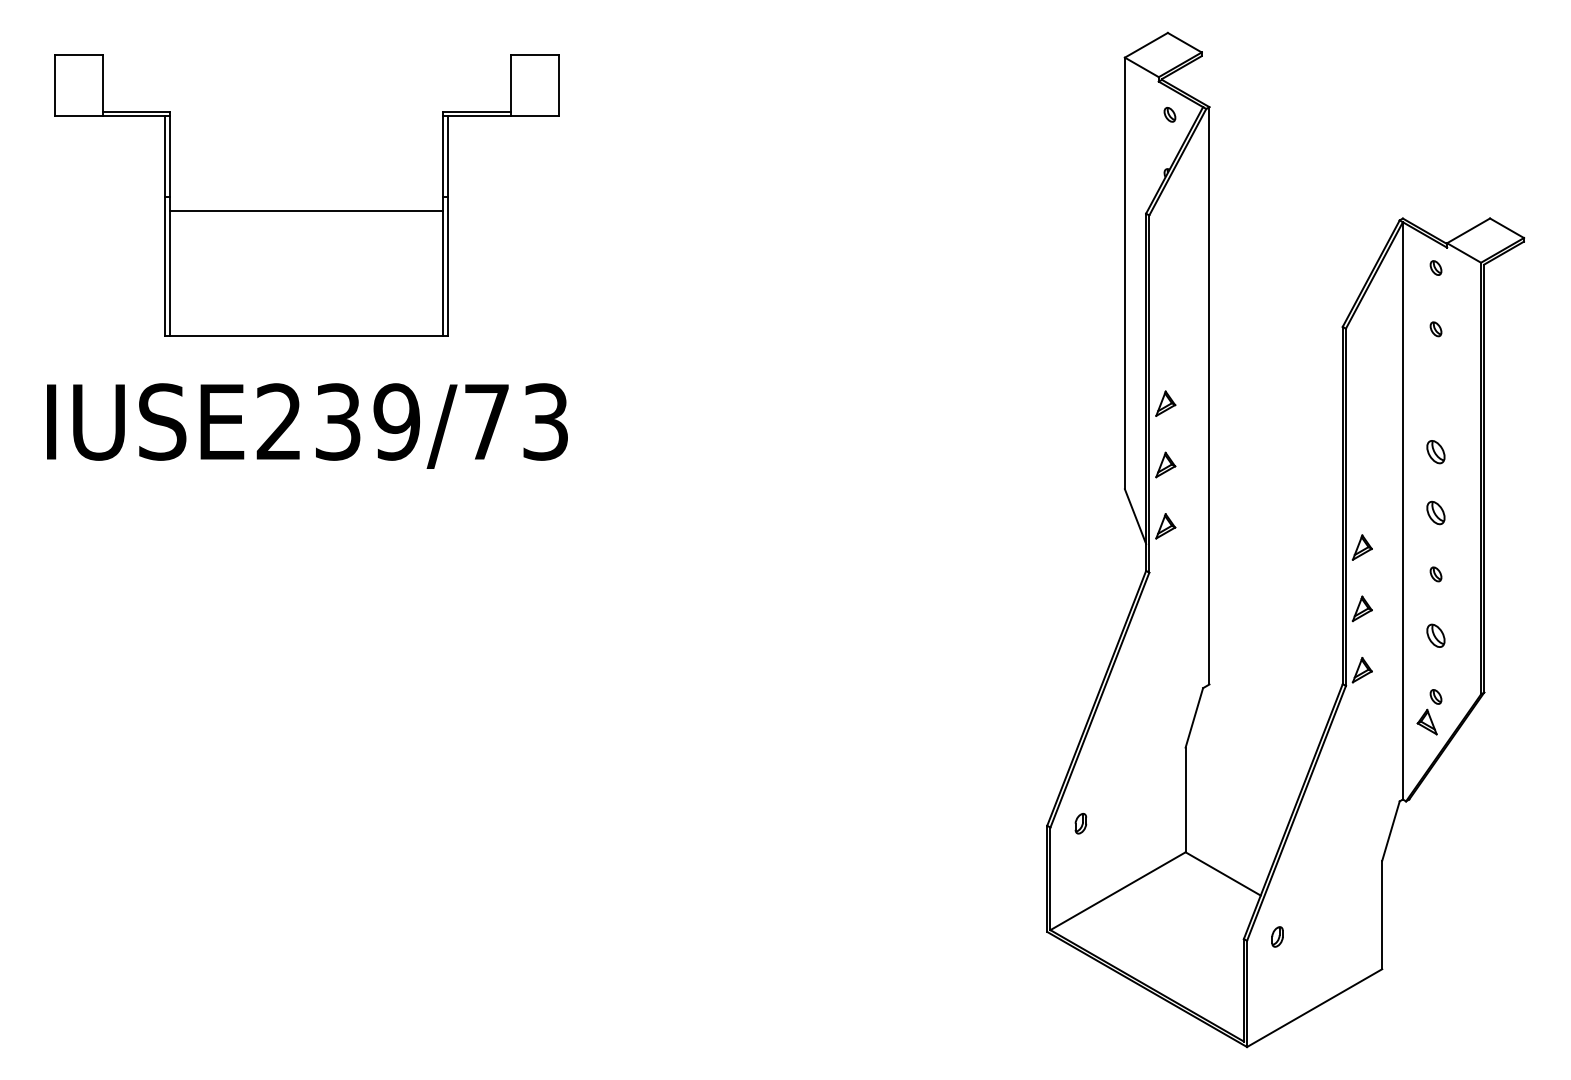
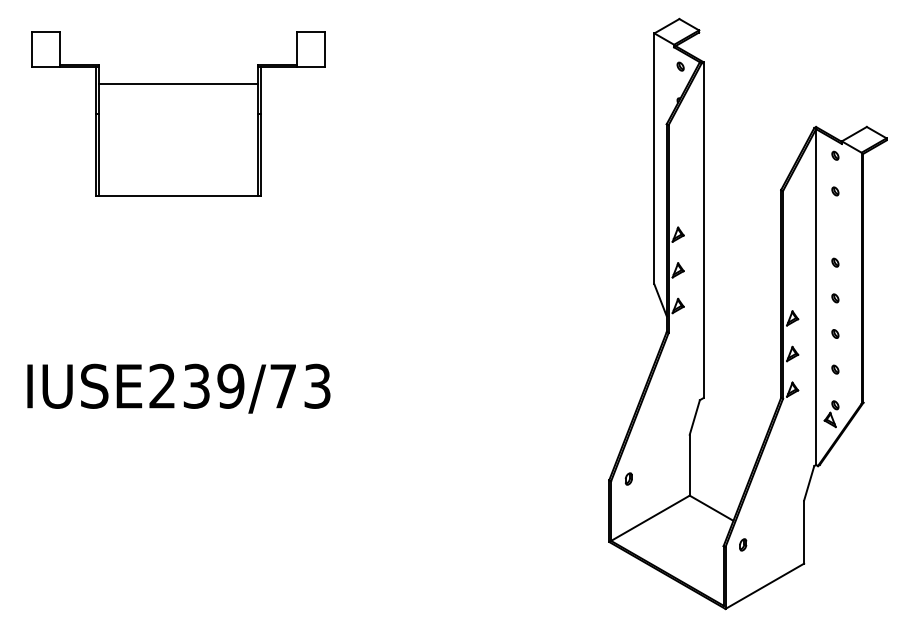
line: (306, 210) -> (178, 84), moved
text: (306, 425) -> (178, 388), moved
part: (1436, 451) -> (835, 262), size x0.62
part: (1436, 513) -> (835, 298), size x0.62
part: (1436, 635) -> (835, 369), size x0.62

